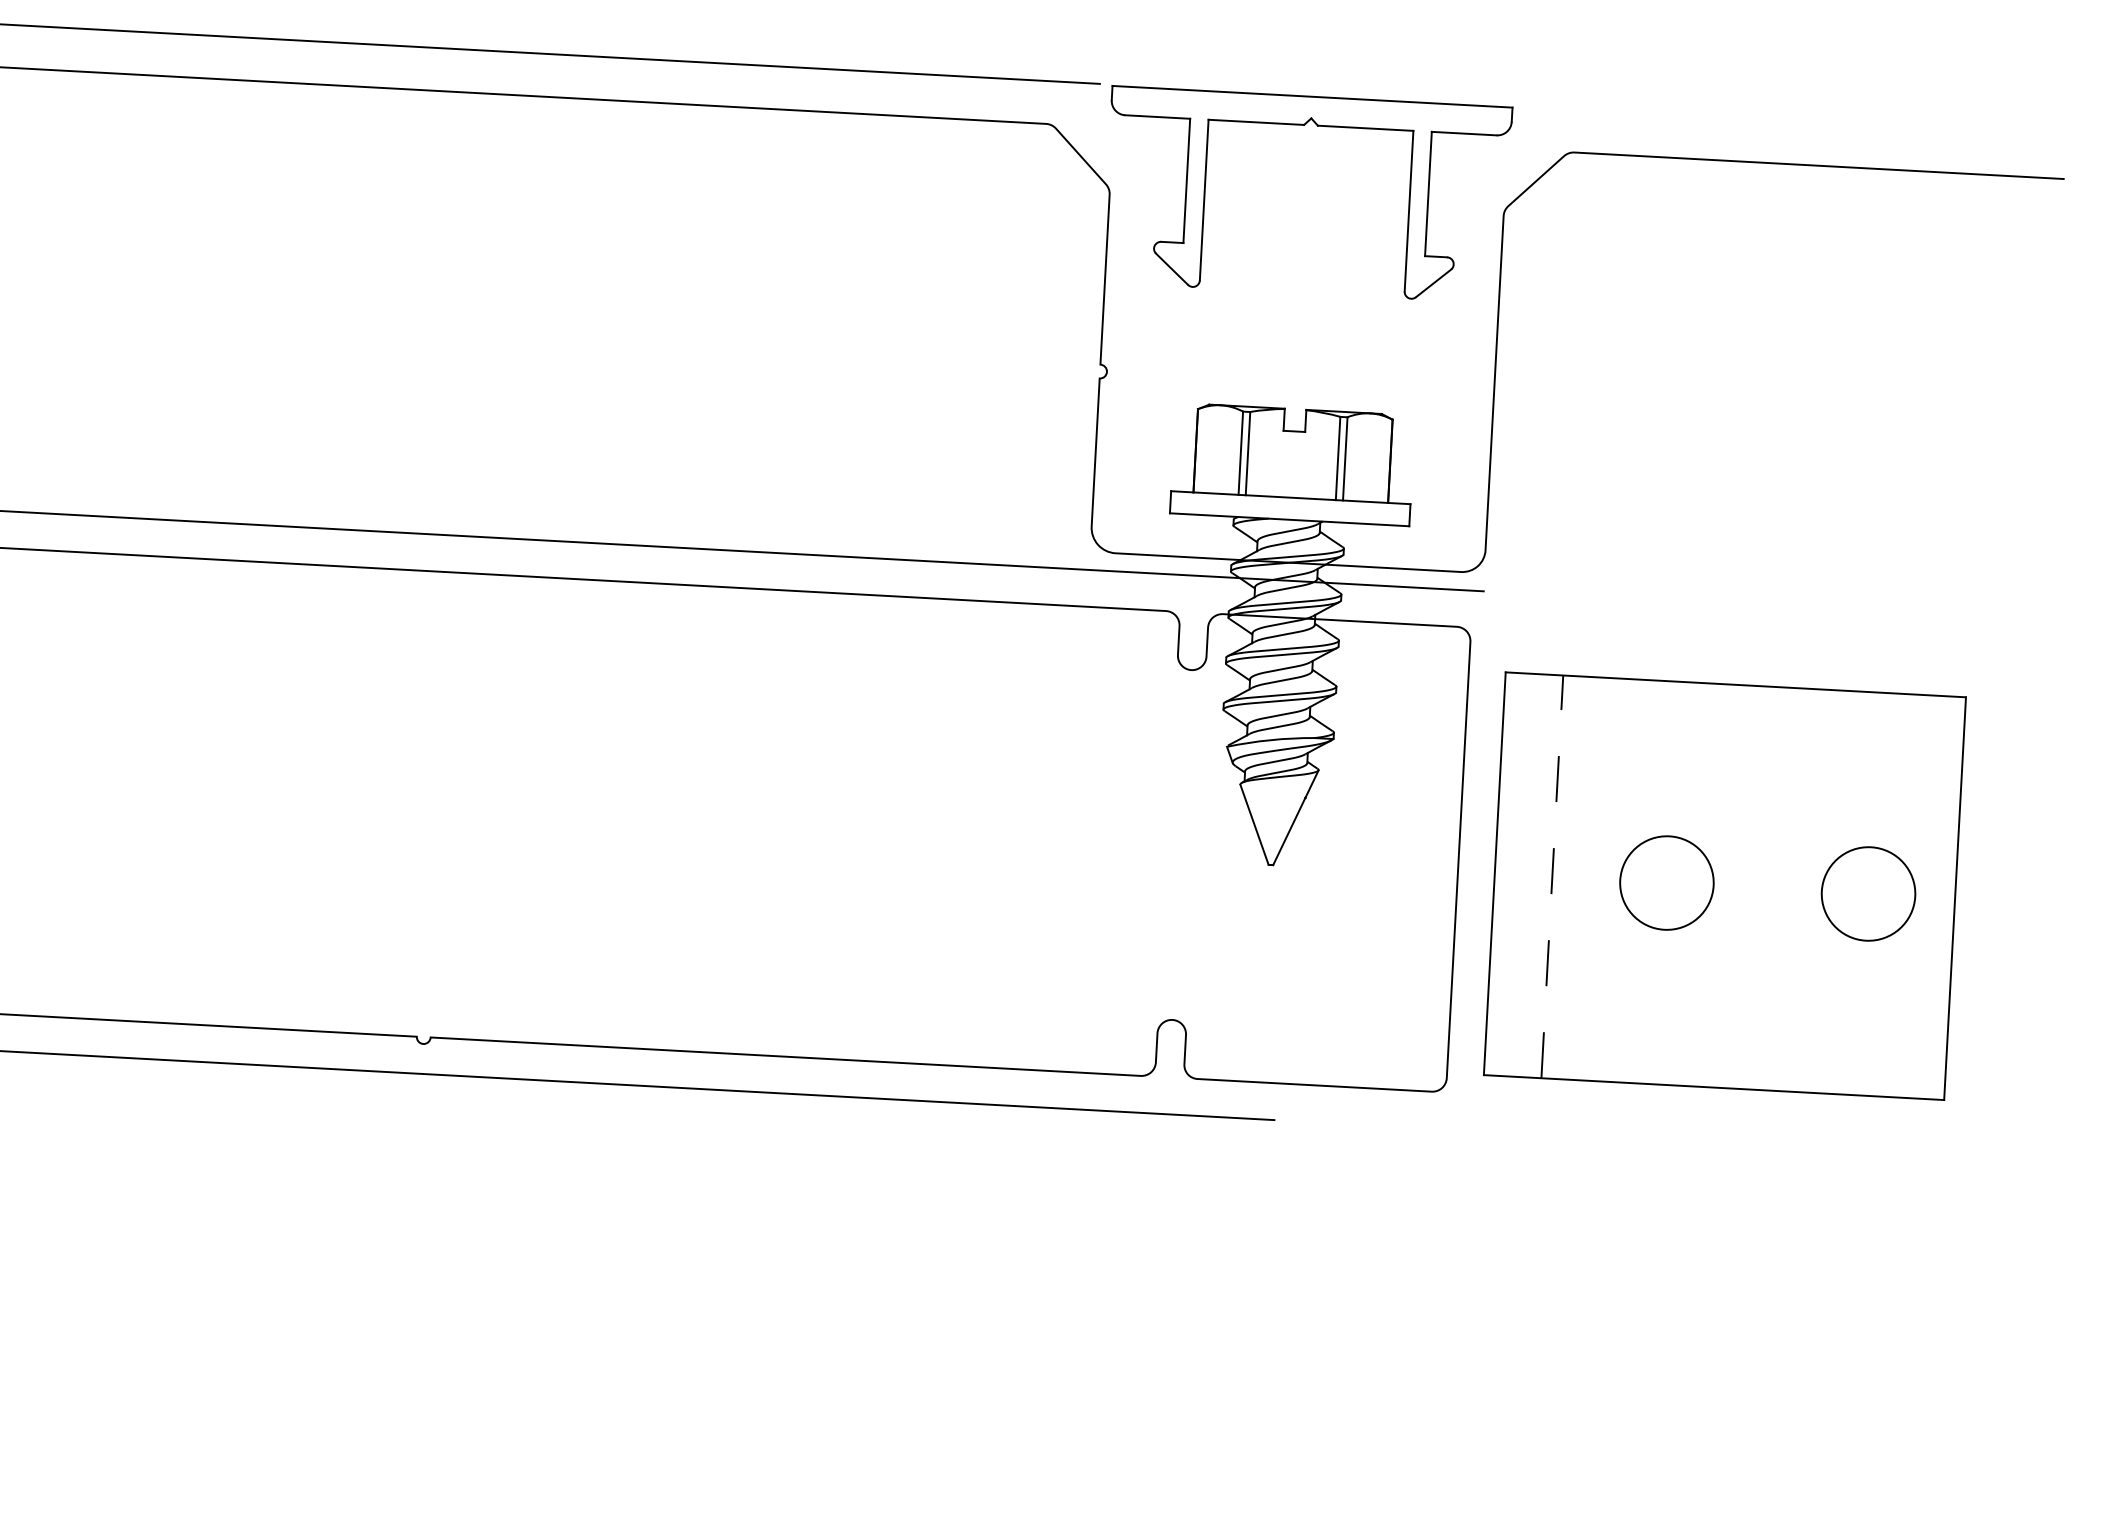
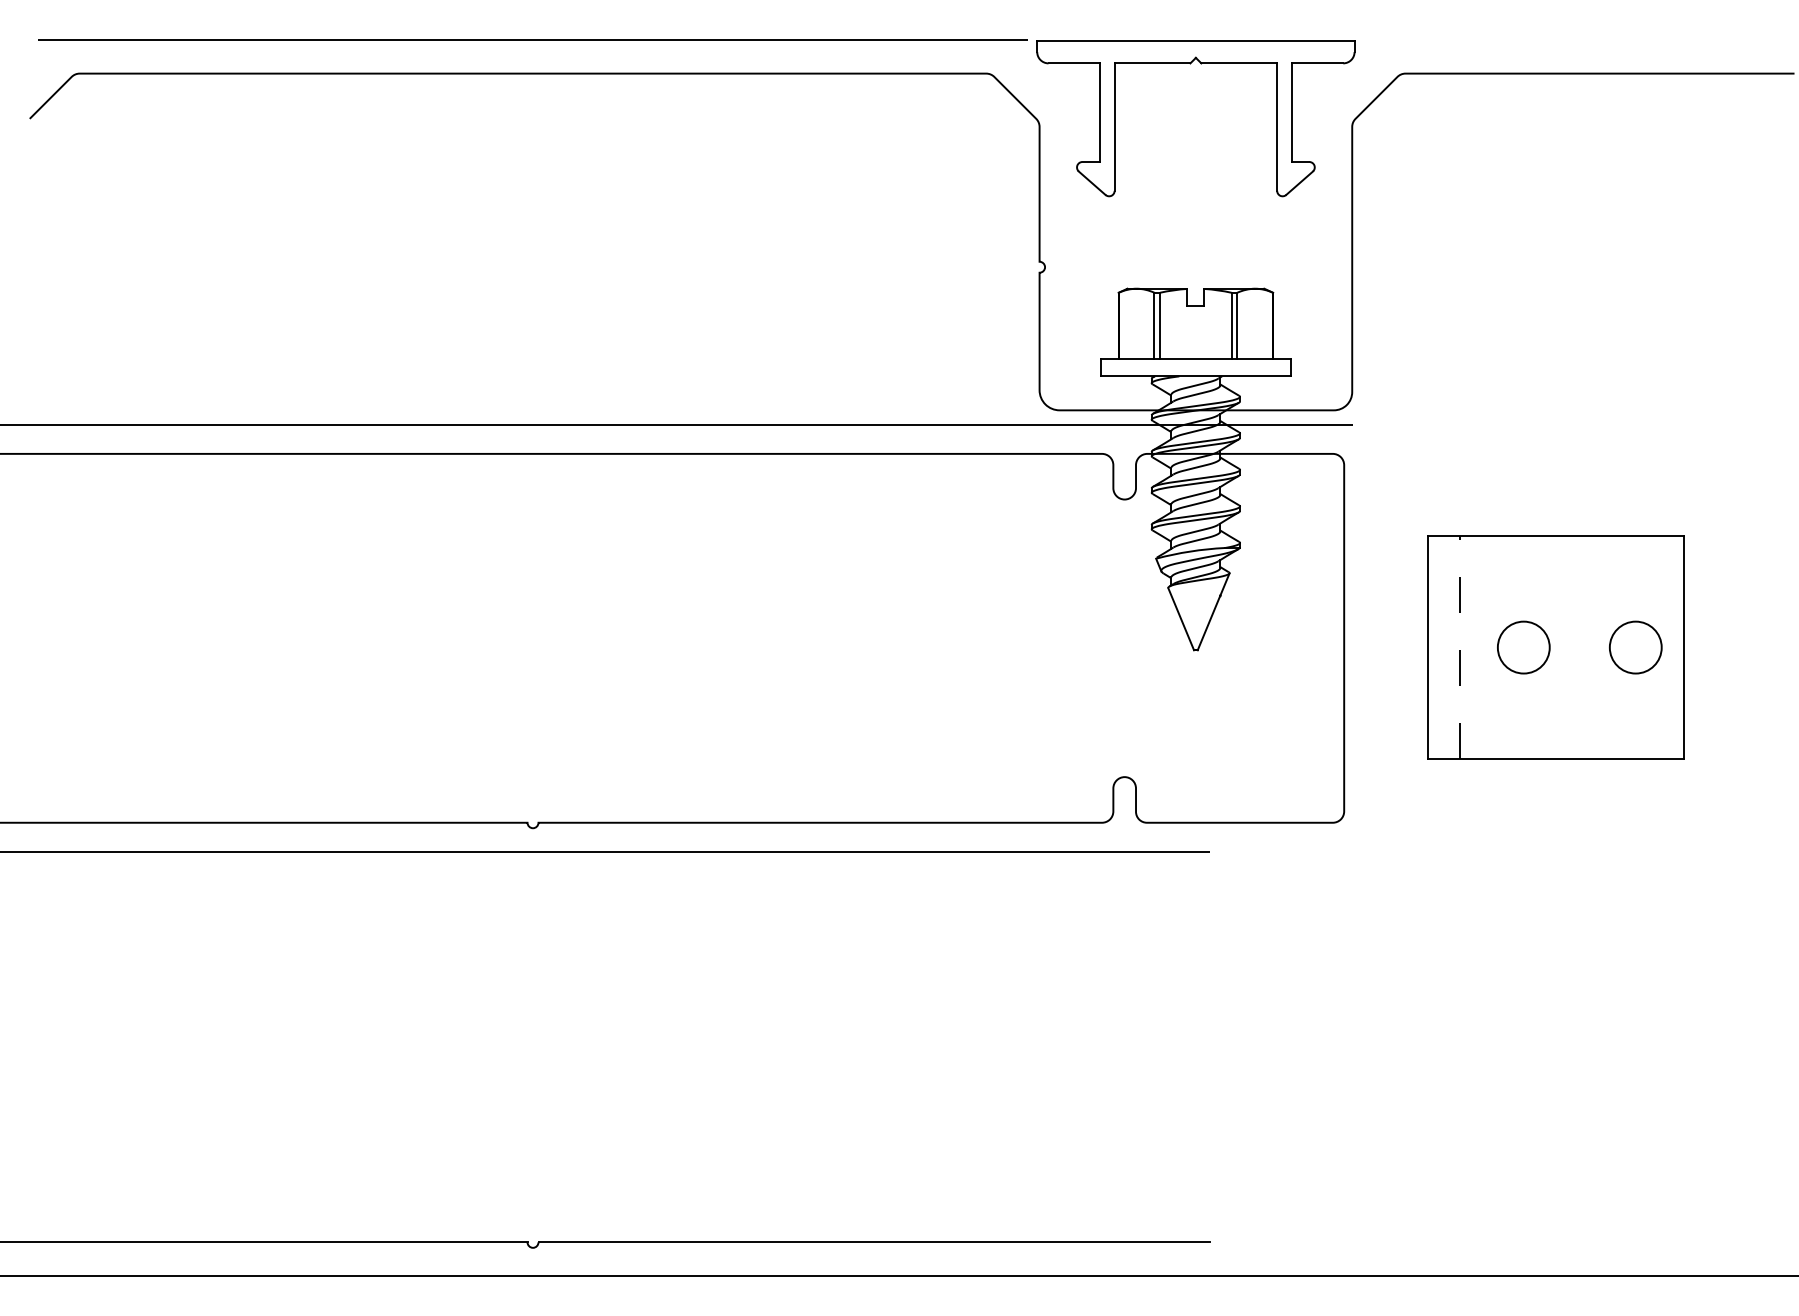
part: (1724, 886) -> (1555, 647), size x0.7

